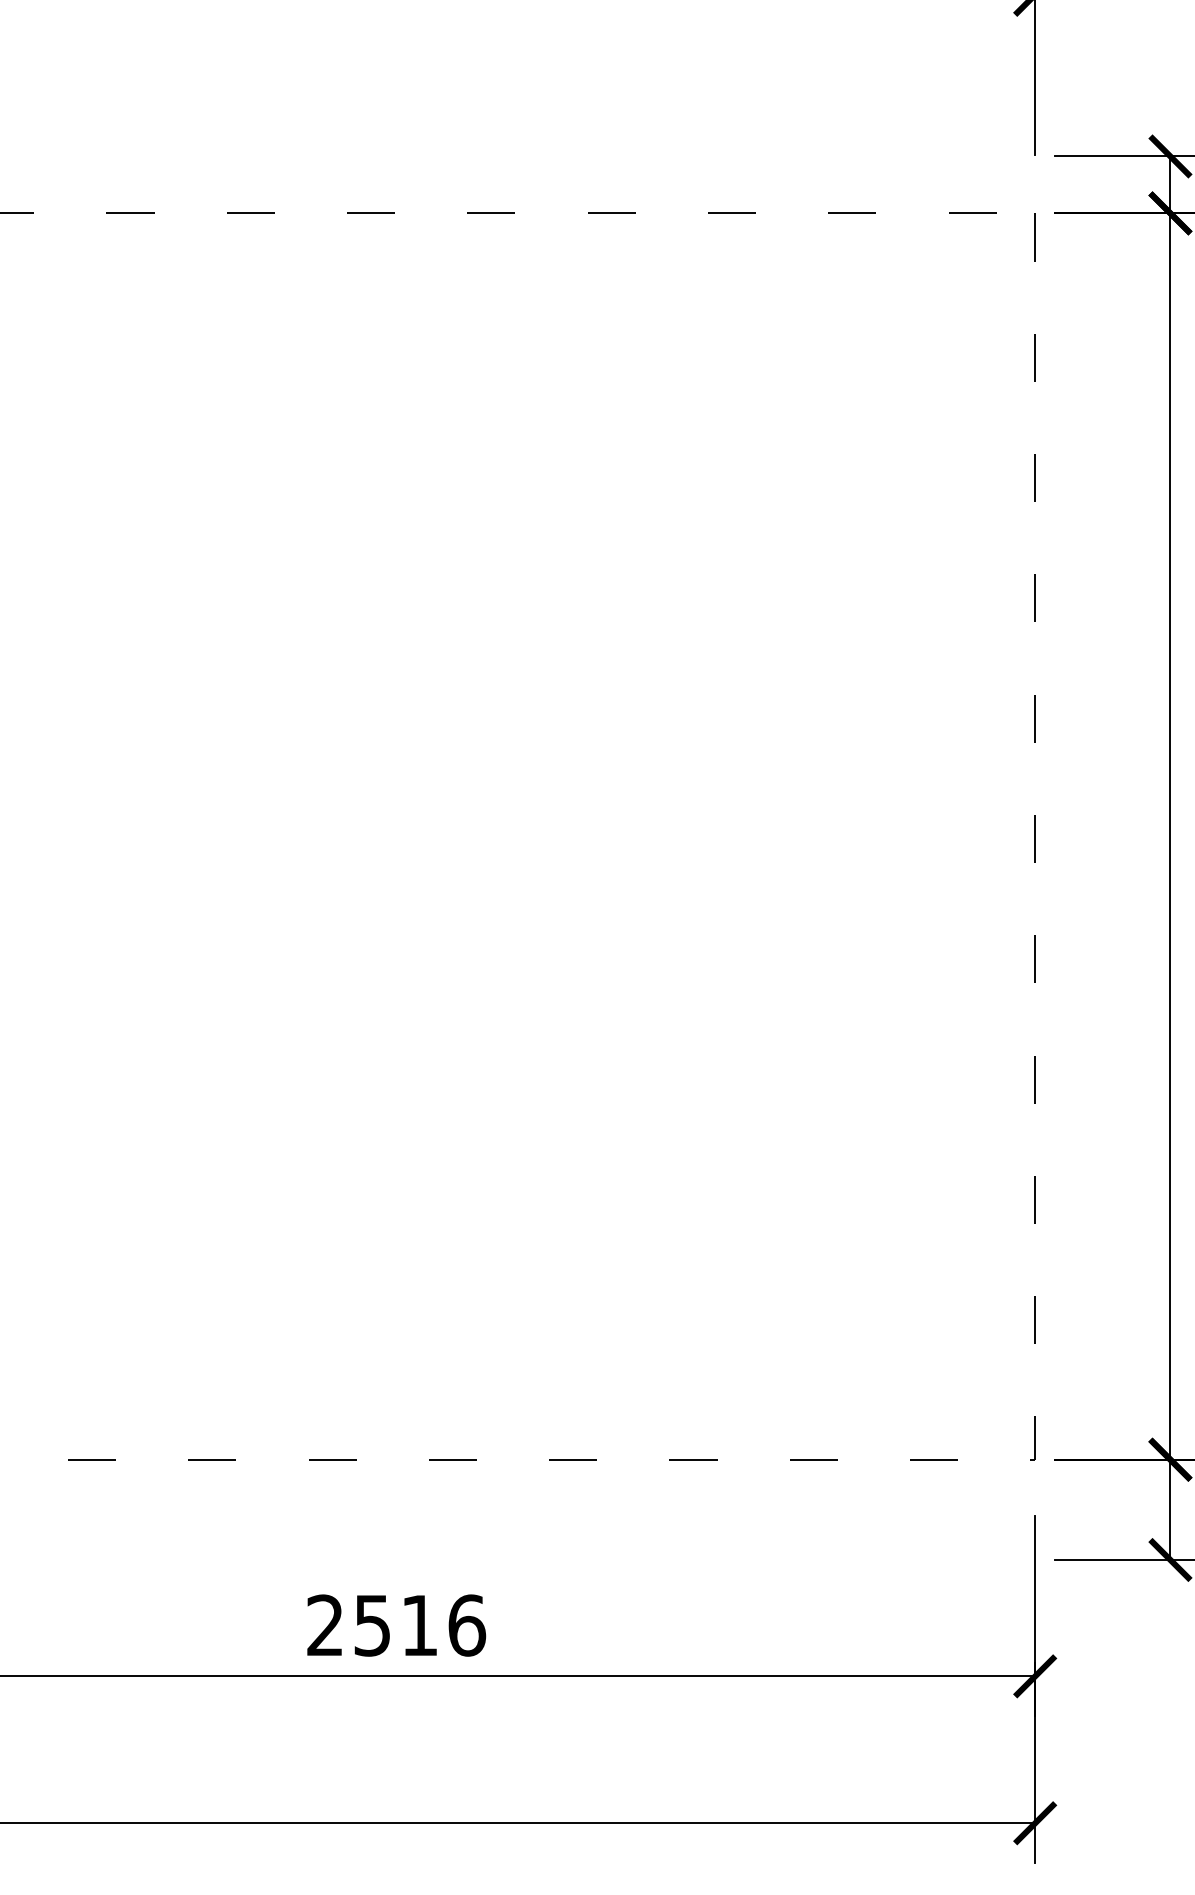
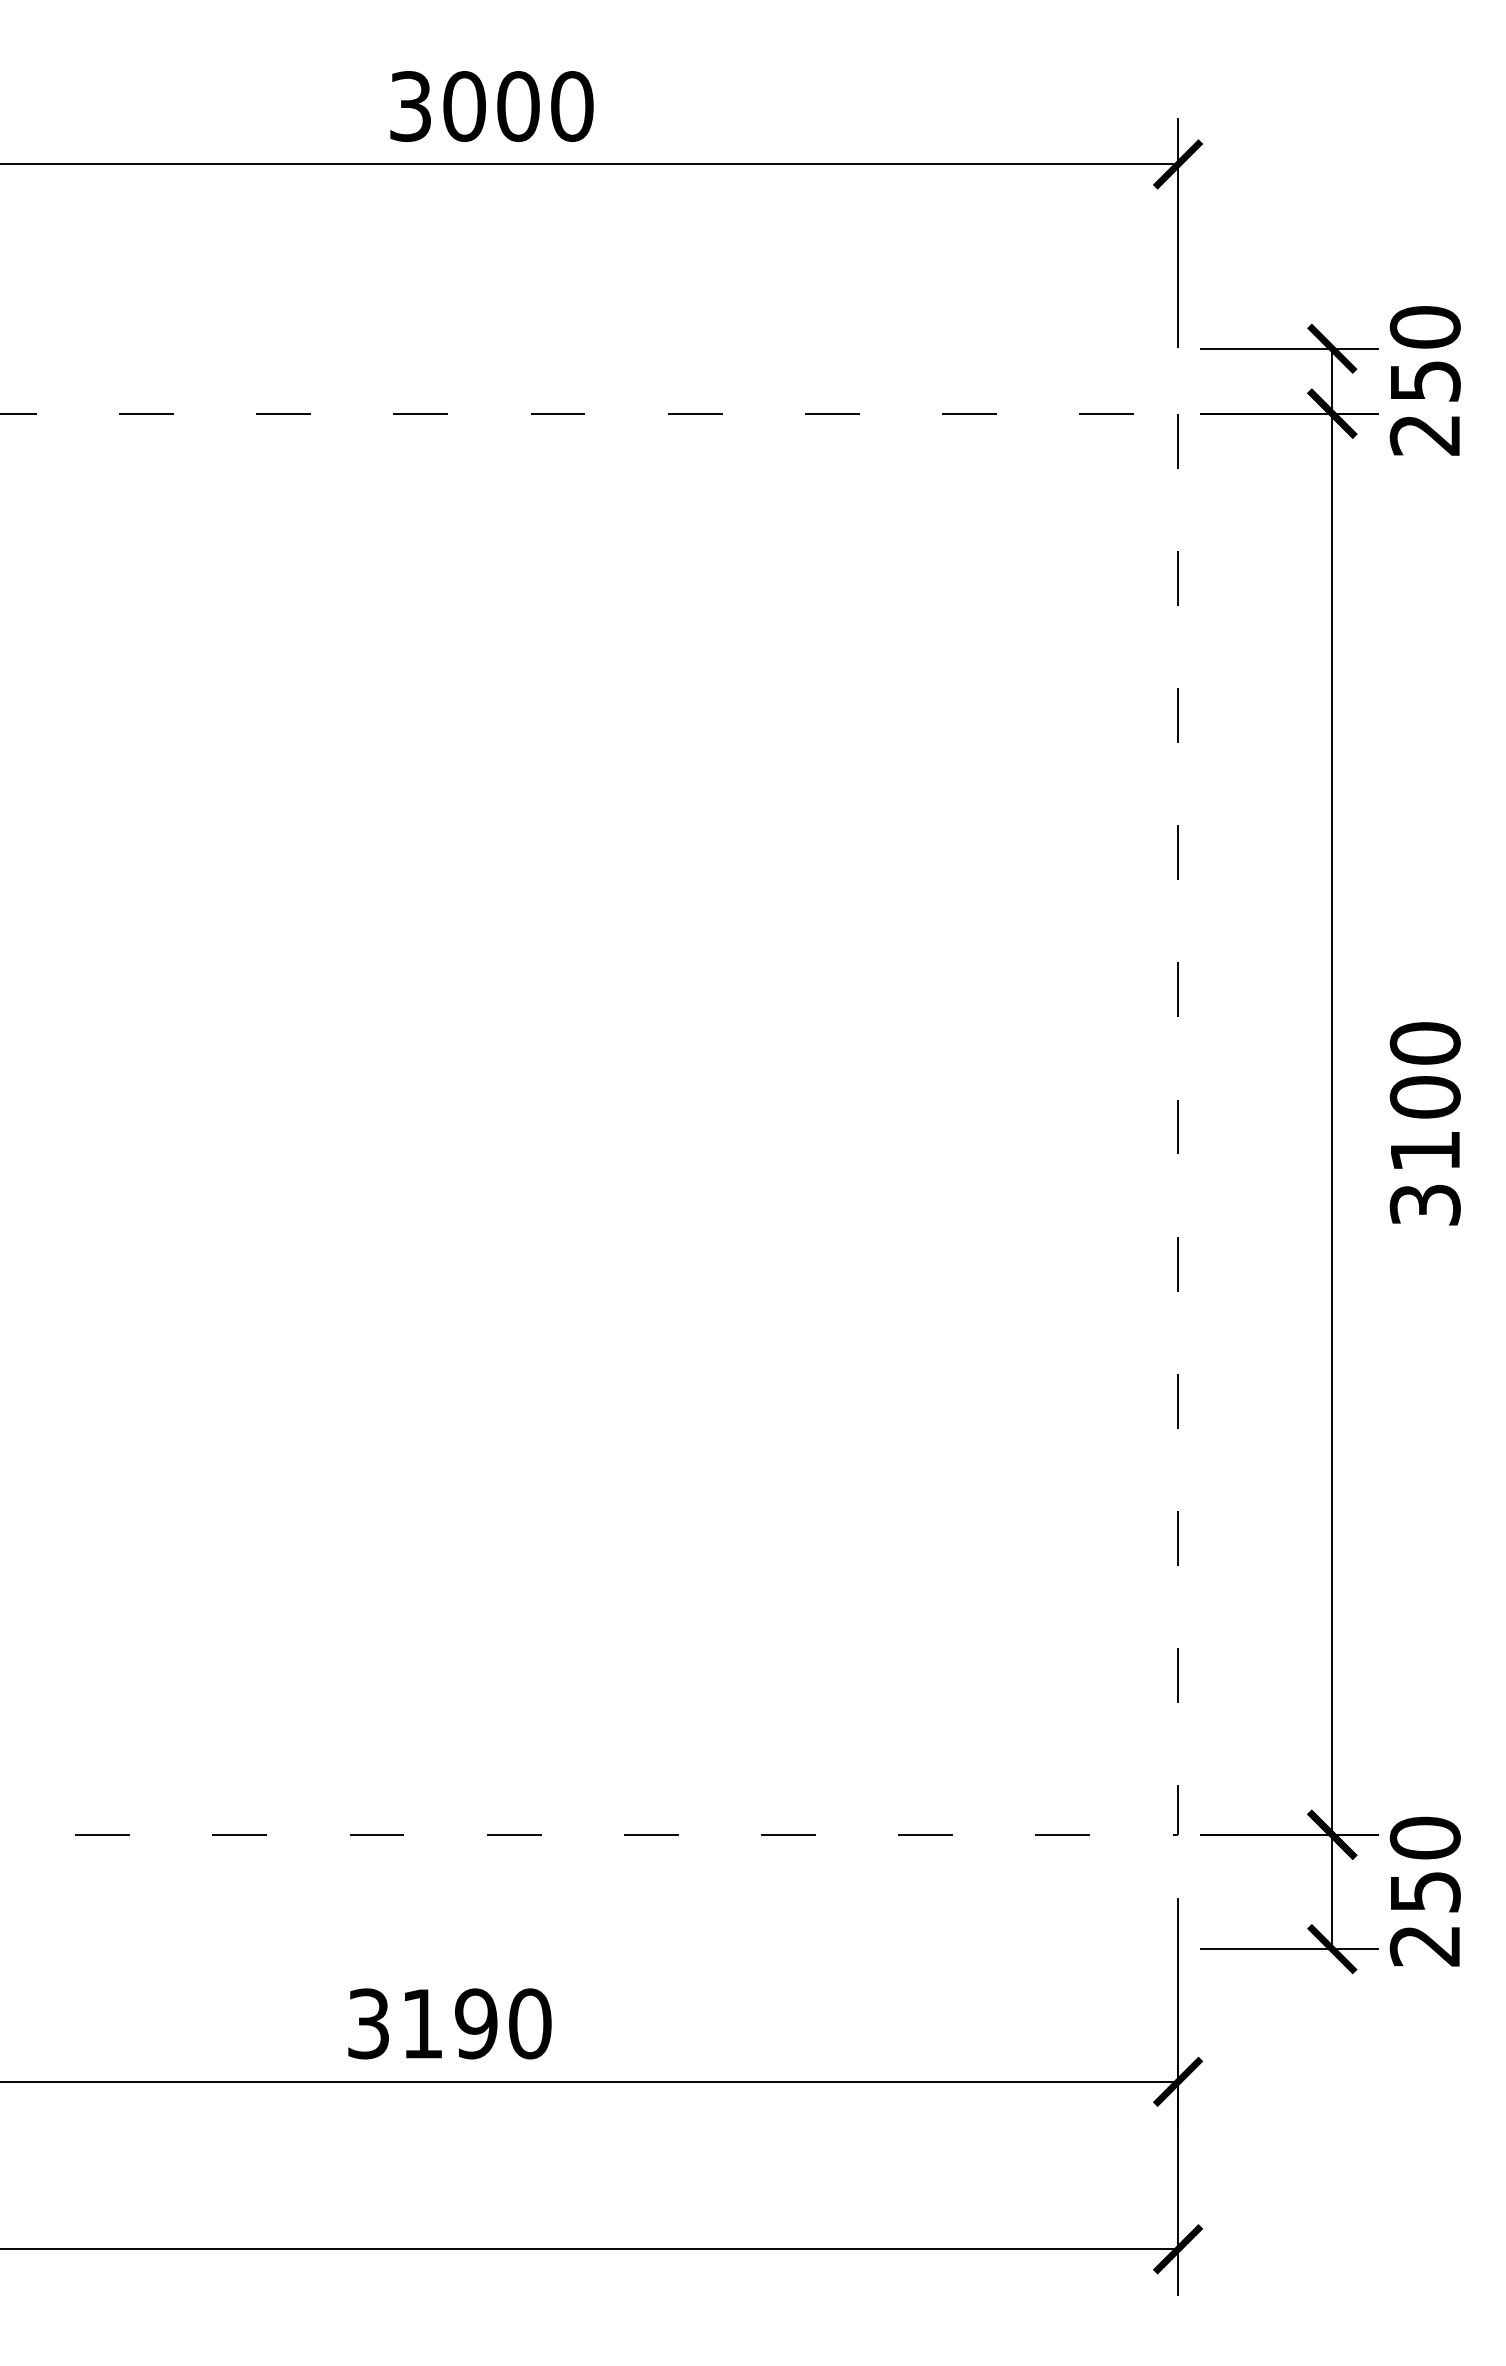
text: (396, 1625) -> (449, 2023), 2516 -> 3190

